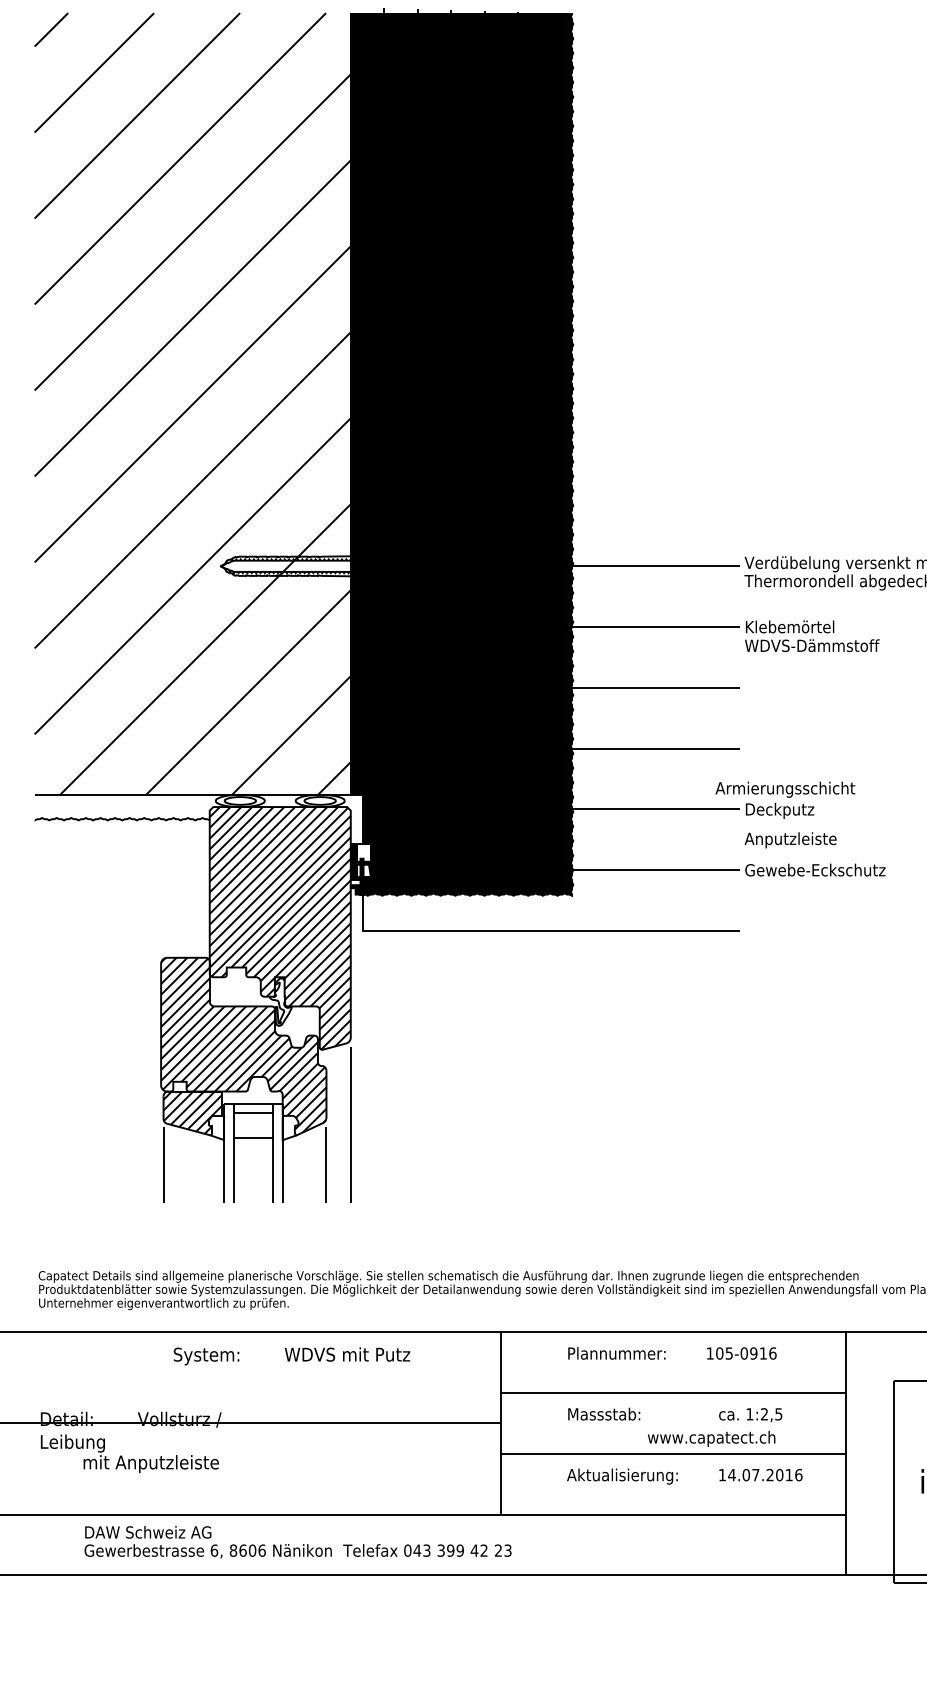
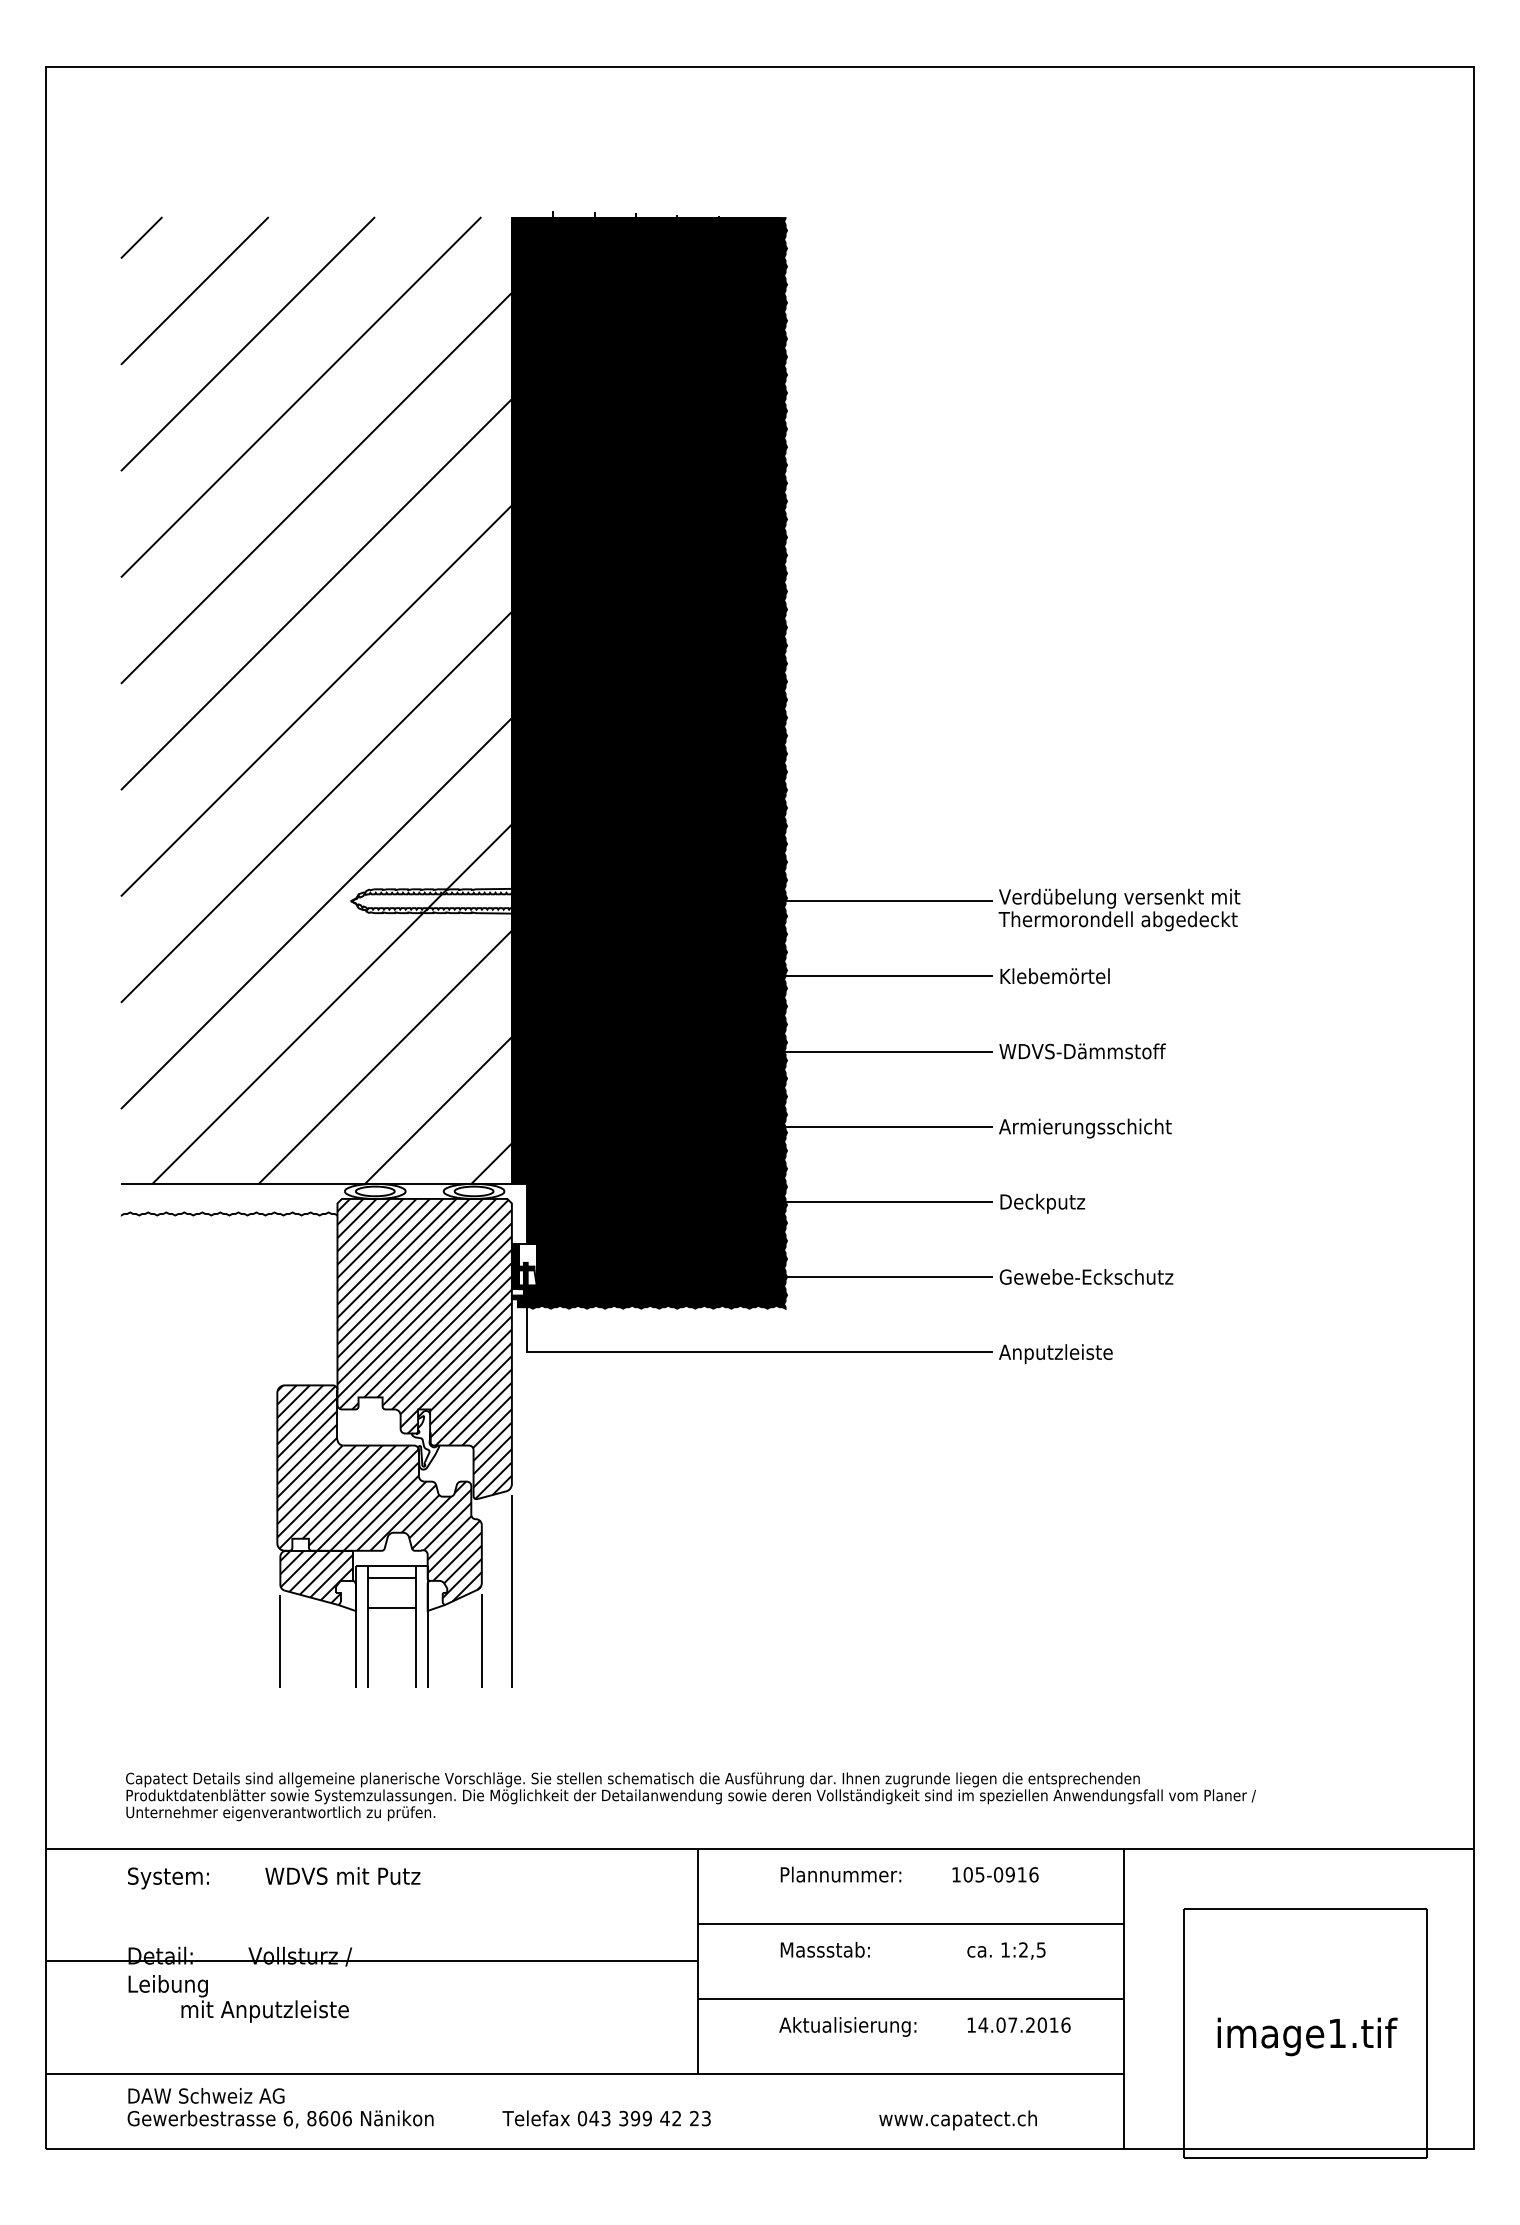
text: (812, 645) -> (1082, 1051), moved
text: (785, 789) -> (1085, 1128), moved
text: (790, 840) -> (1055, 1354), moved
text: (292, 1356) -> (274, 1878), moved
text: (711, 1439) -> (957, 2120), moved
text: (208, 1542) -> (280, 2108), moved

